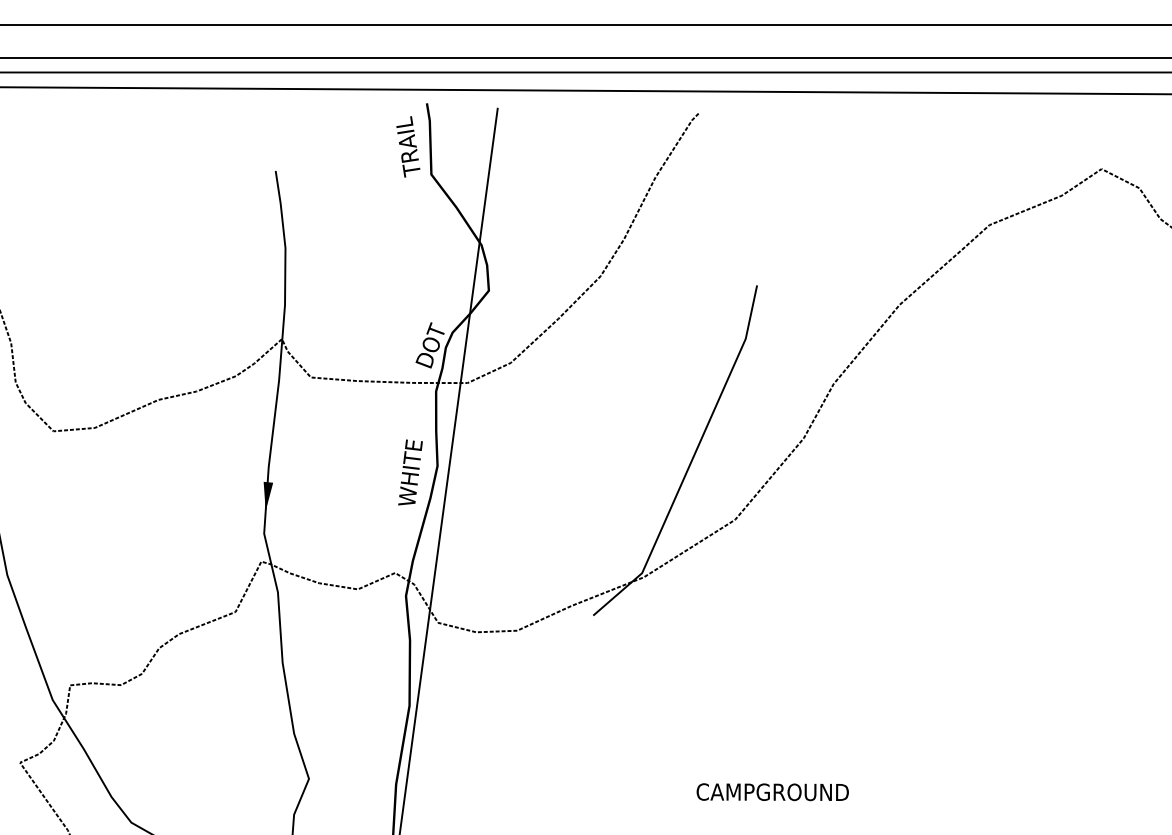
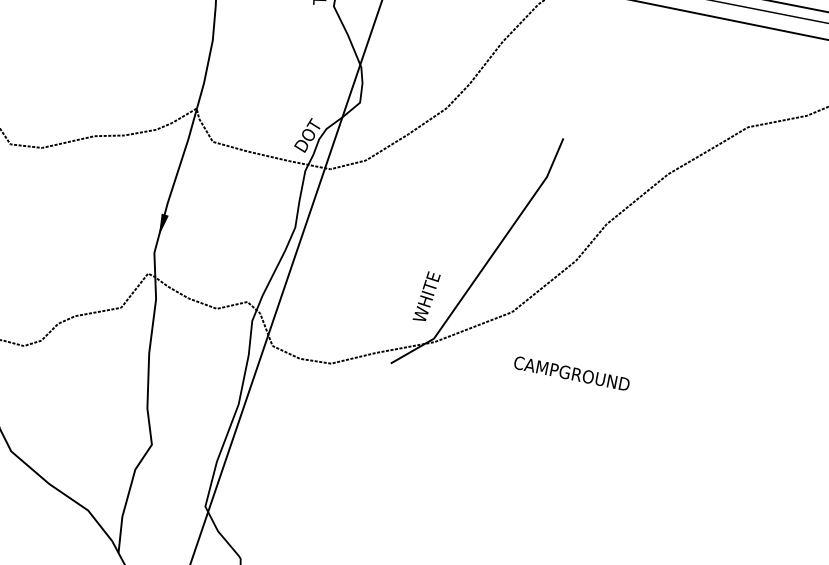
text: (410, 472) -> (426, 296), moved
text: (772, 792) -> (571, 373), moved

